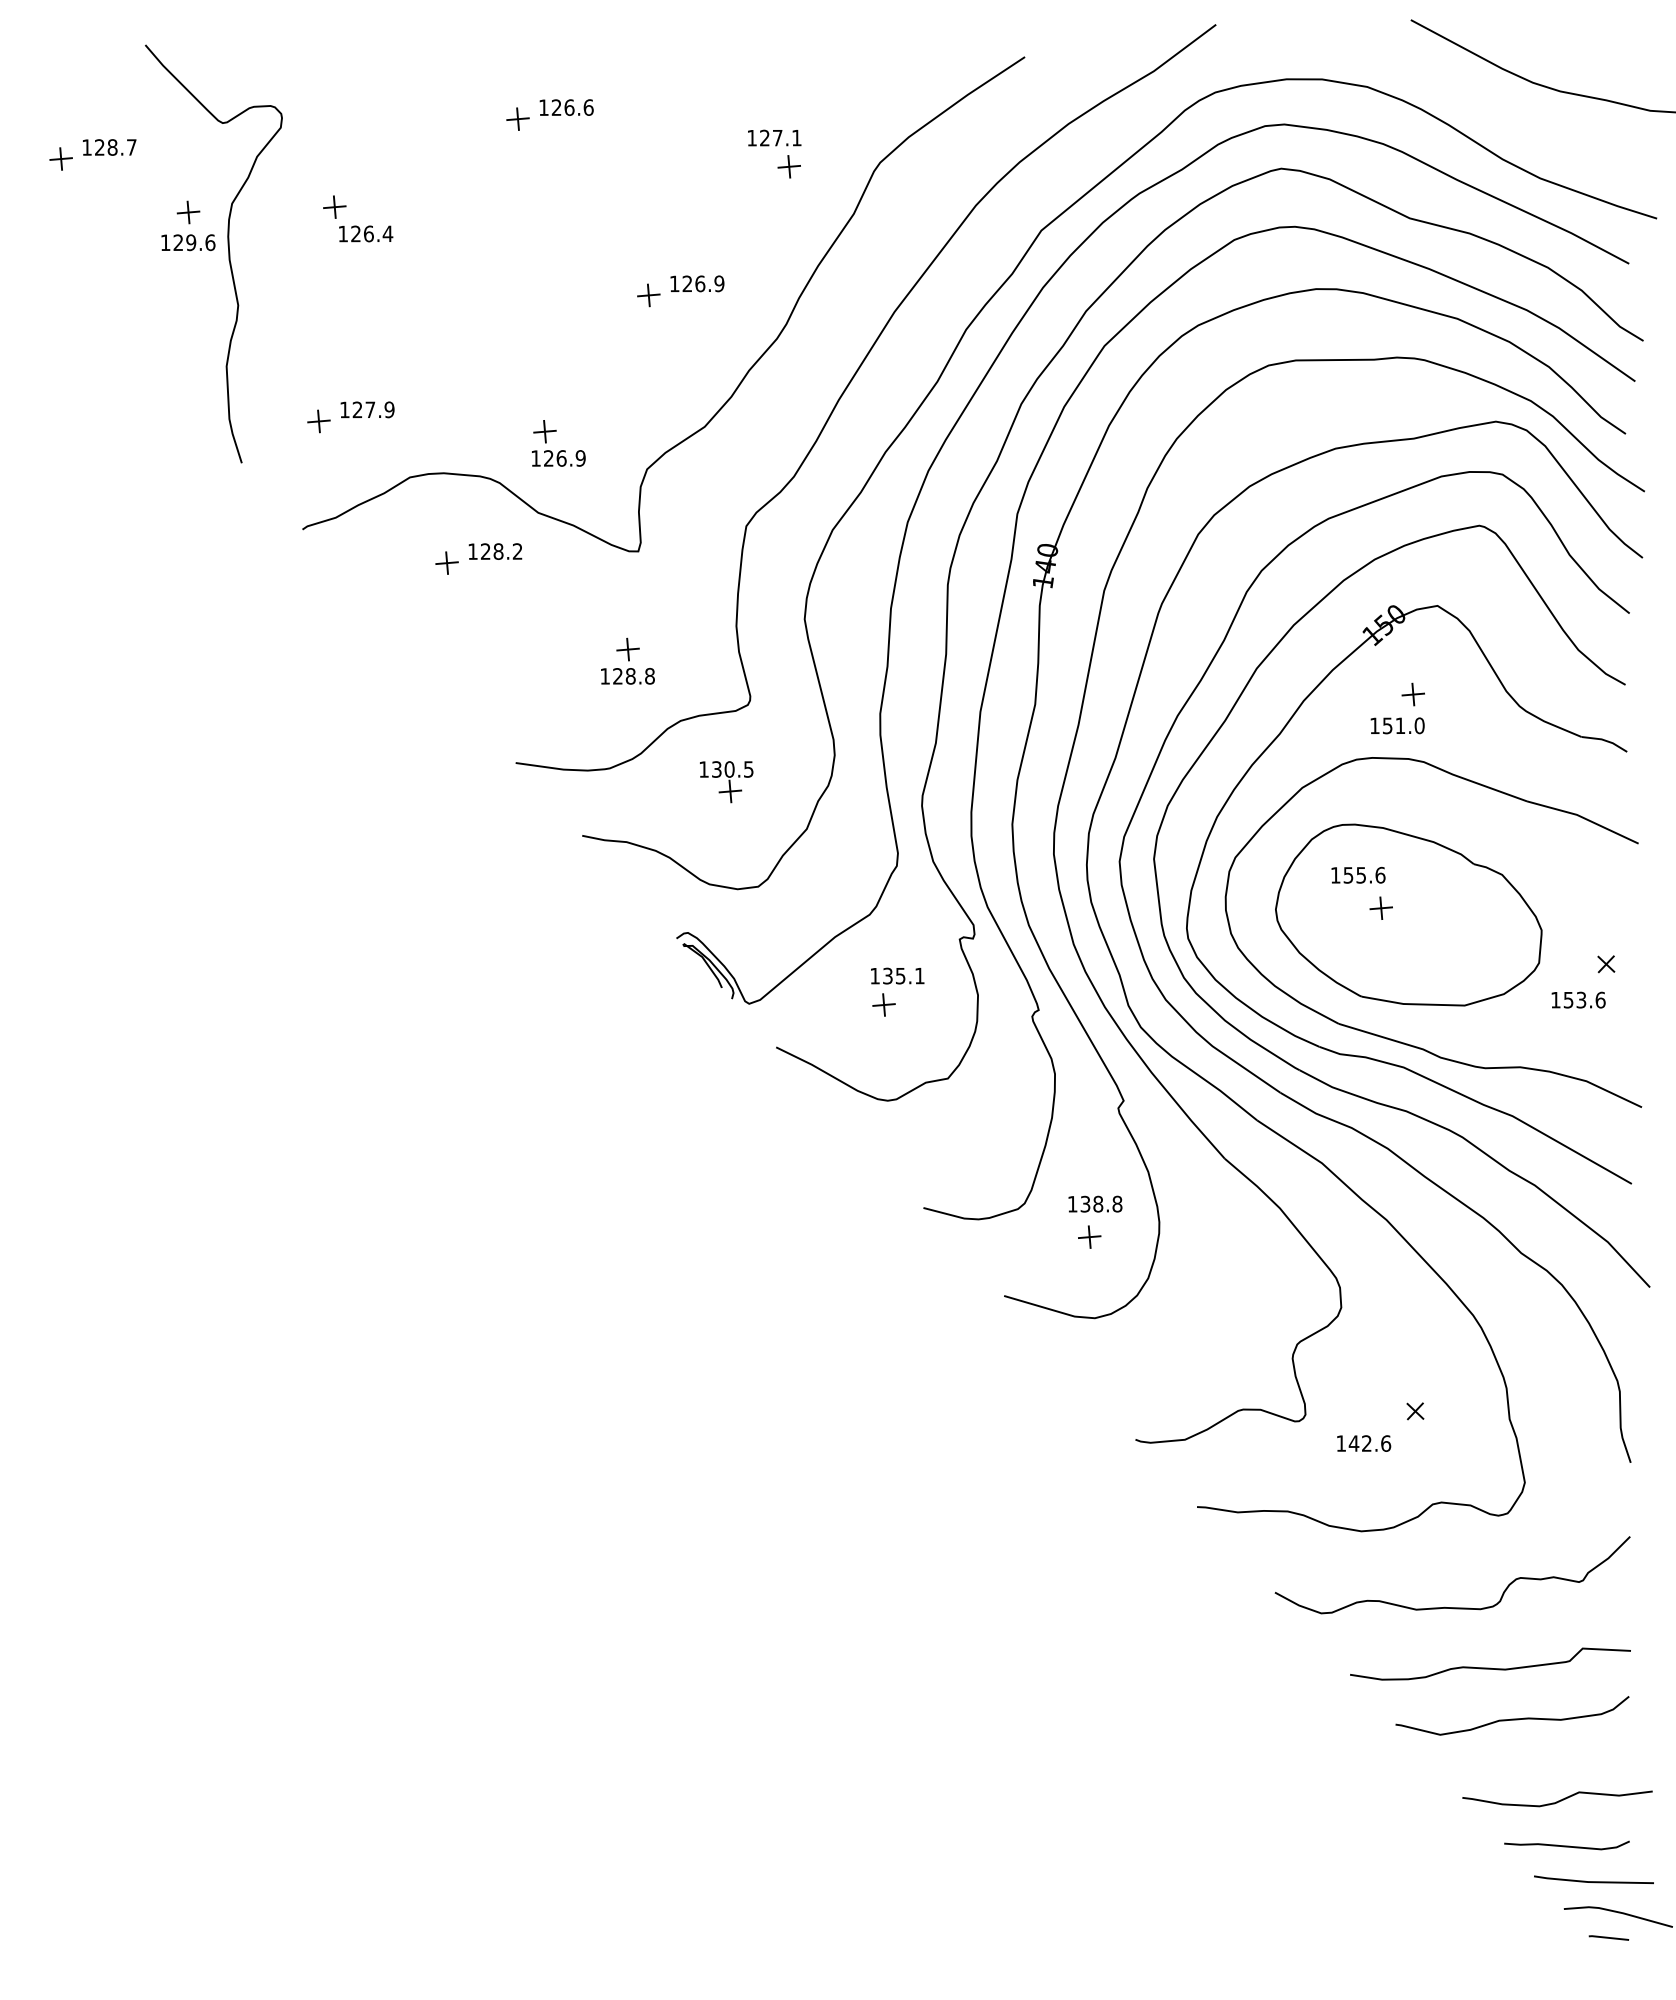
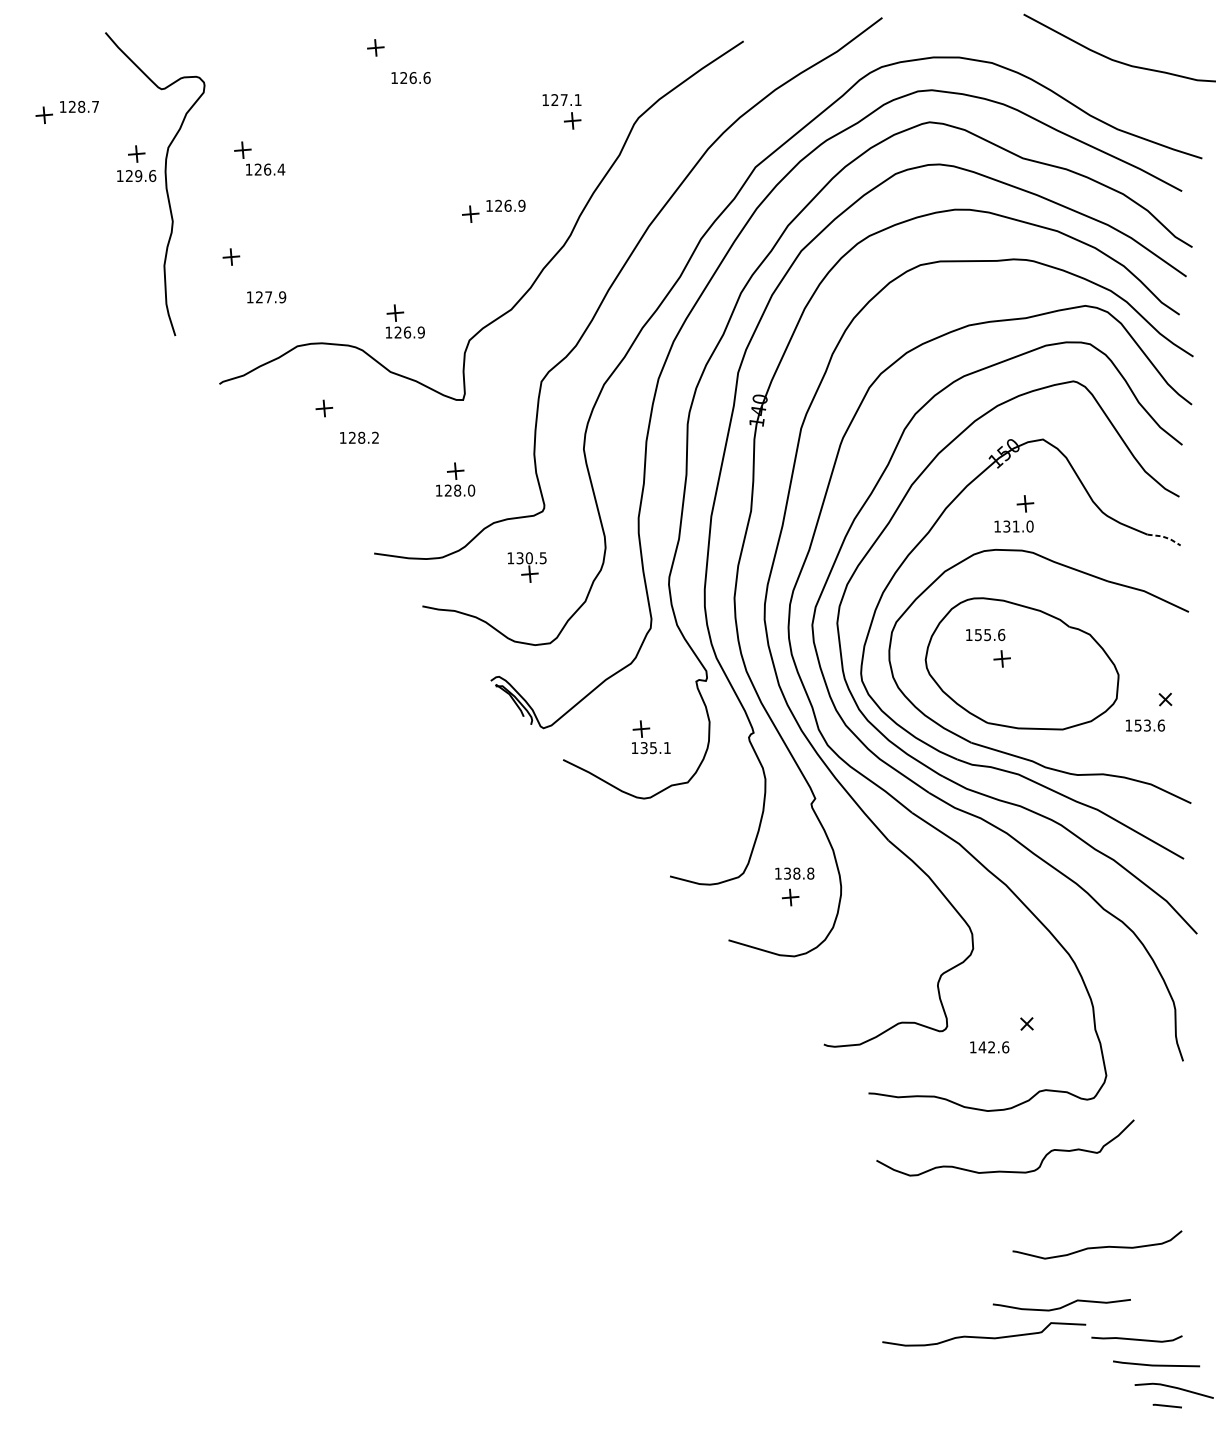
part: (517, 118) -> (375, 47), moved
part: (318, 421) -> (231, 257), moved
text: (495, 551) -> (359, 437), moved
text: (649, 676) -> (471, 490), 128.8 -> 128.0
text: (1387, 725) -> (1006, 526), 151.0 -> 131.0
line: (1605, 740) -> (1164, 537), solid -> dashed
text: (897, 975) -> (651, 747), moved
curve: (1452, 1607) -> (1005, 1171), moved
curve: (1490, 1667) -> (984, 1336), moved
curve: (1558, 1800) -> (1062, 1306), moved

